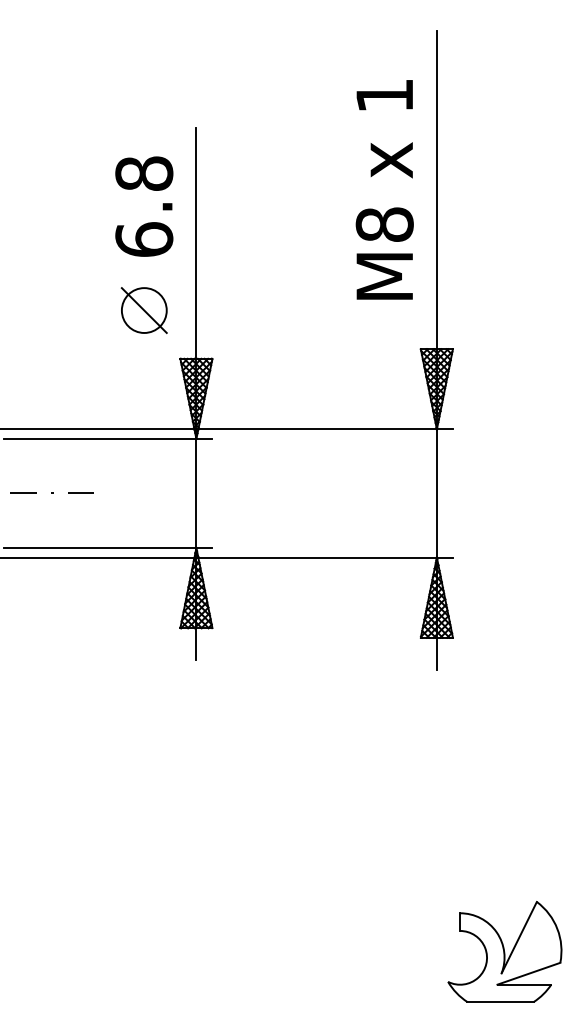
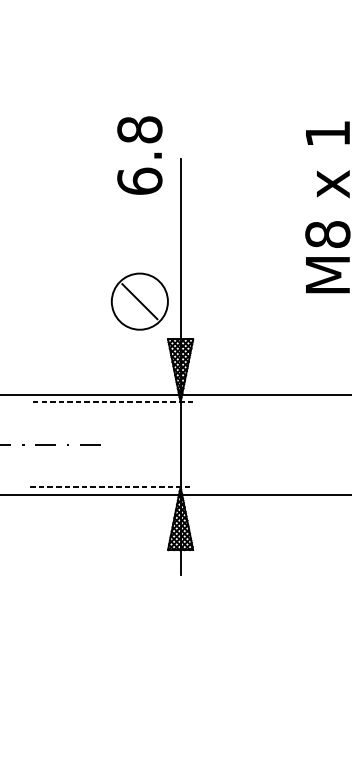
text: (144, 206) -> (140, 155), moved
circle: (143, 310) -> (139, 301), size x1.6
line: (107, 438) -> (111, 401), solid -> dashed
line: (108, 548) -> (111, 487), solid -> dashed

